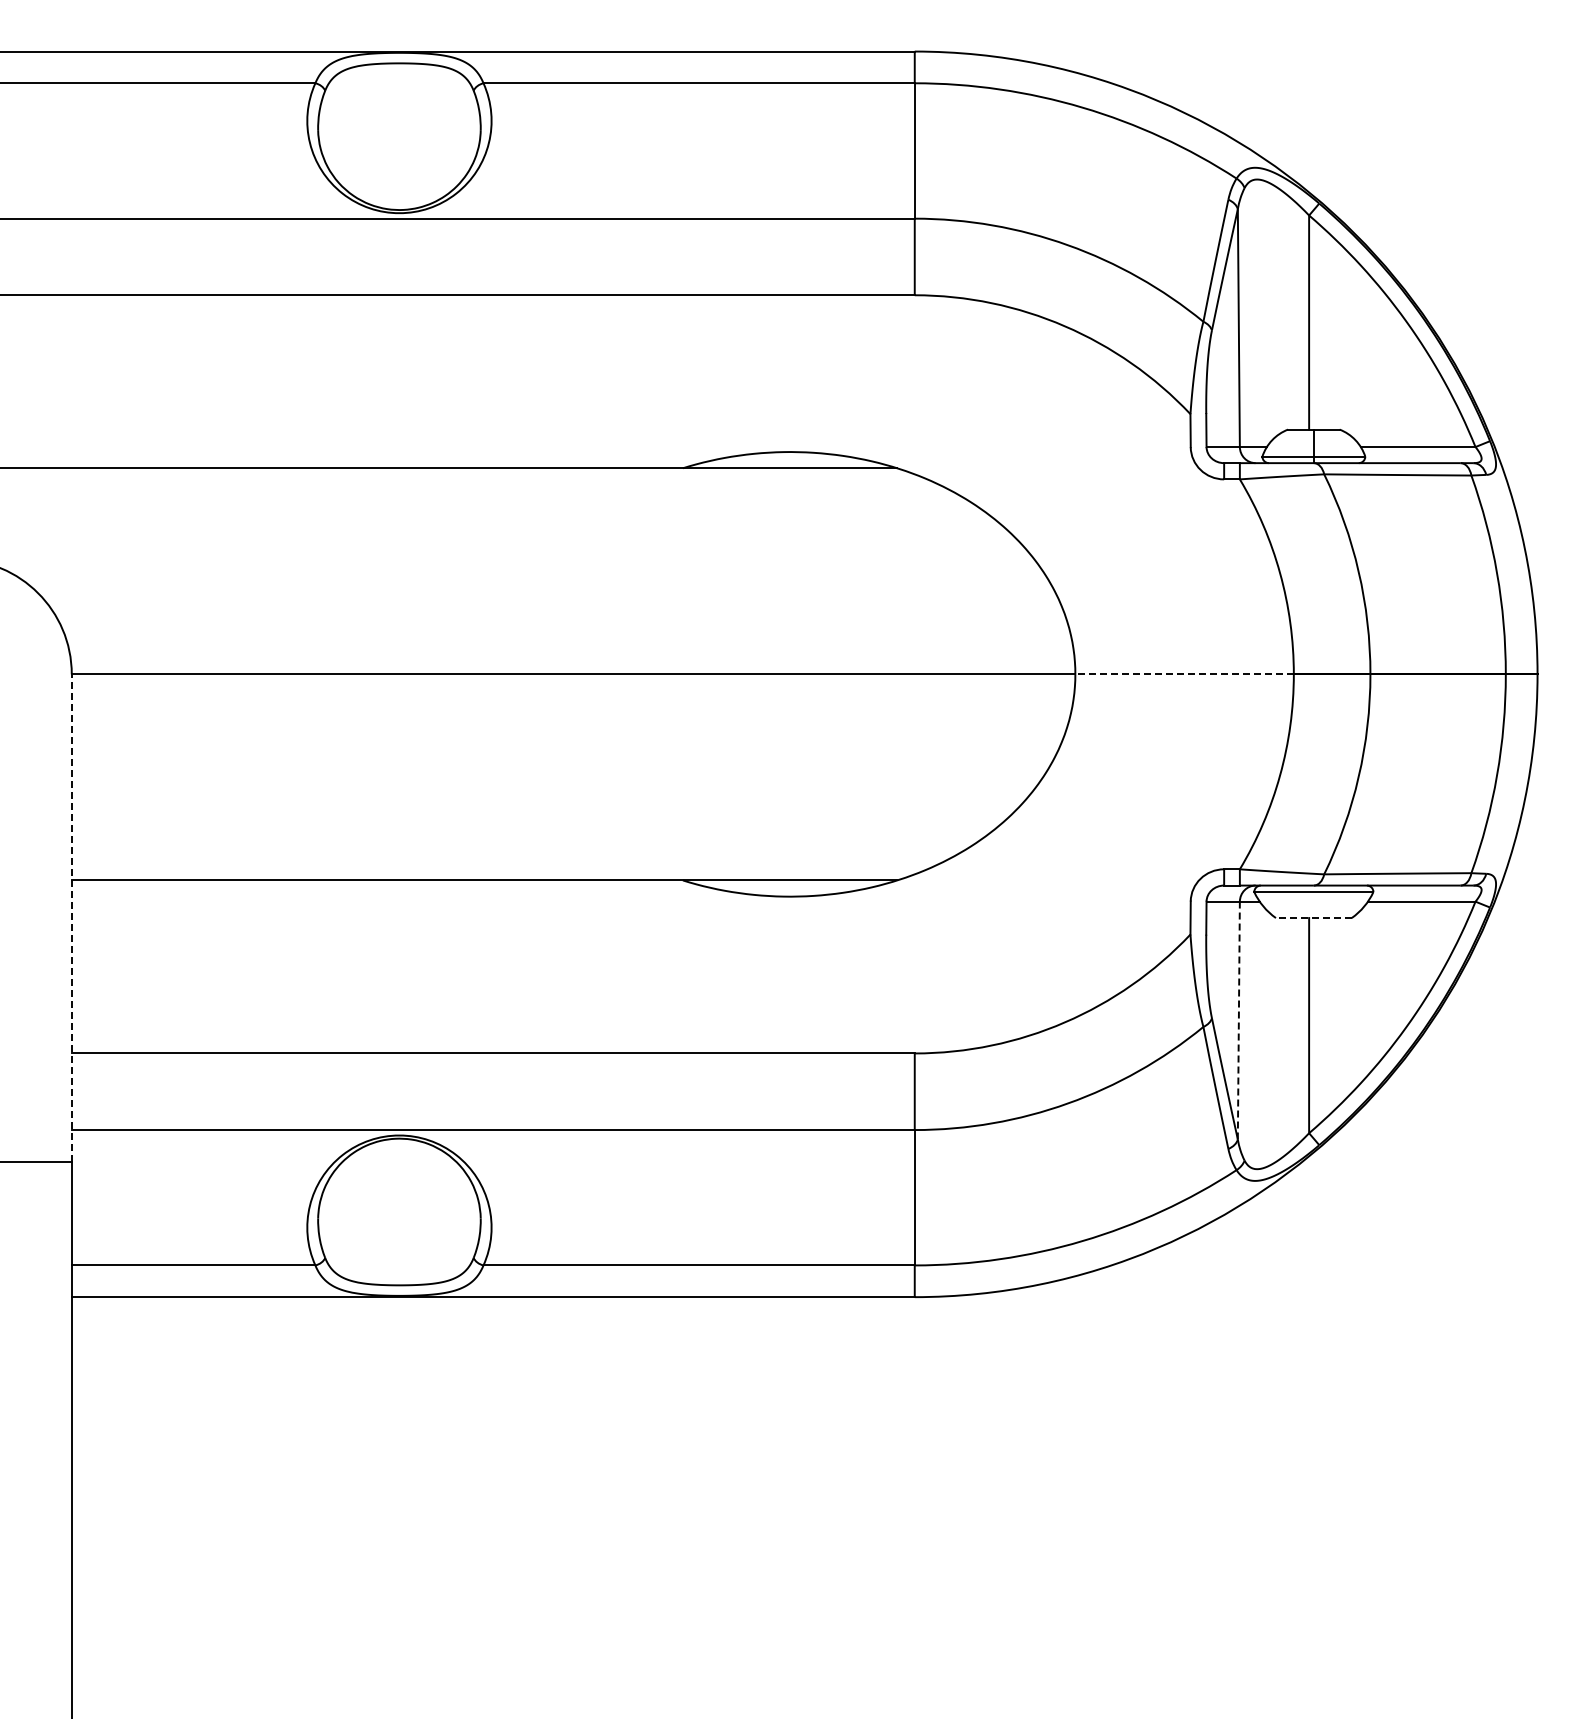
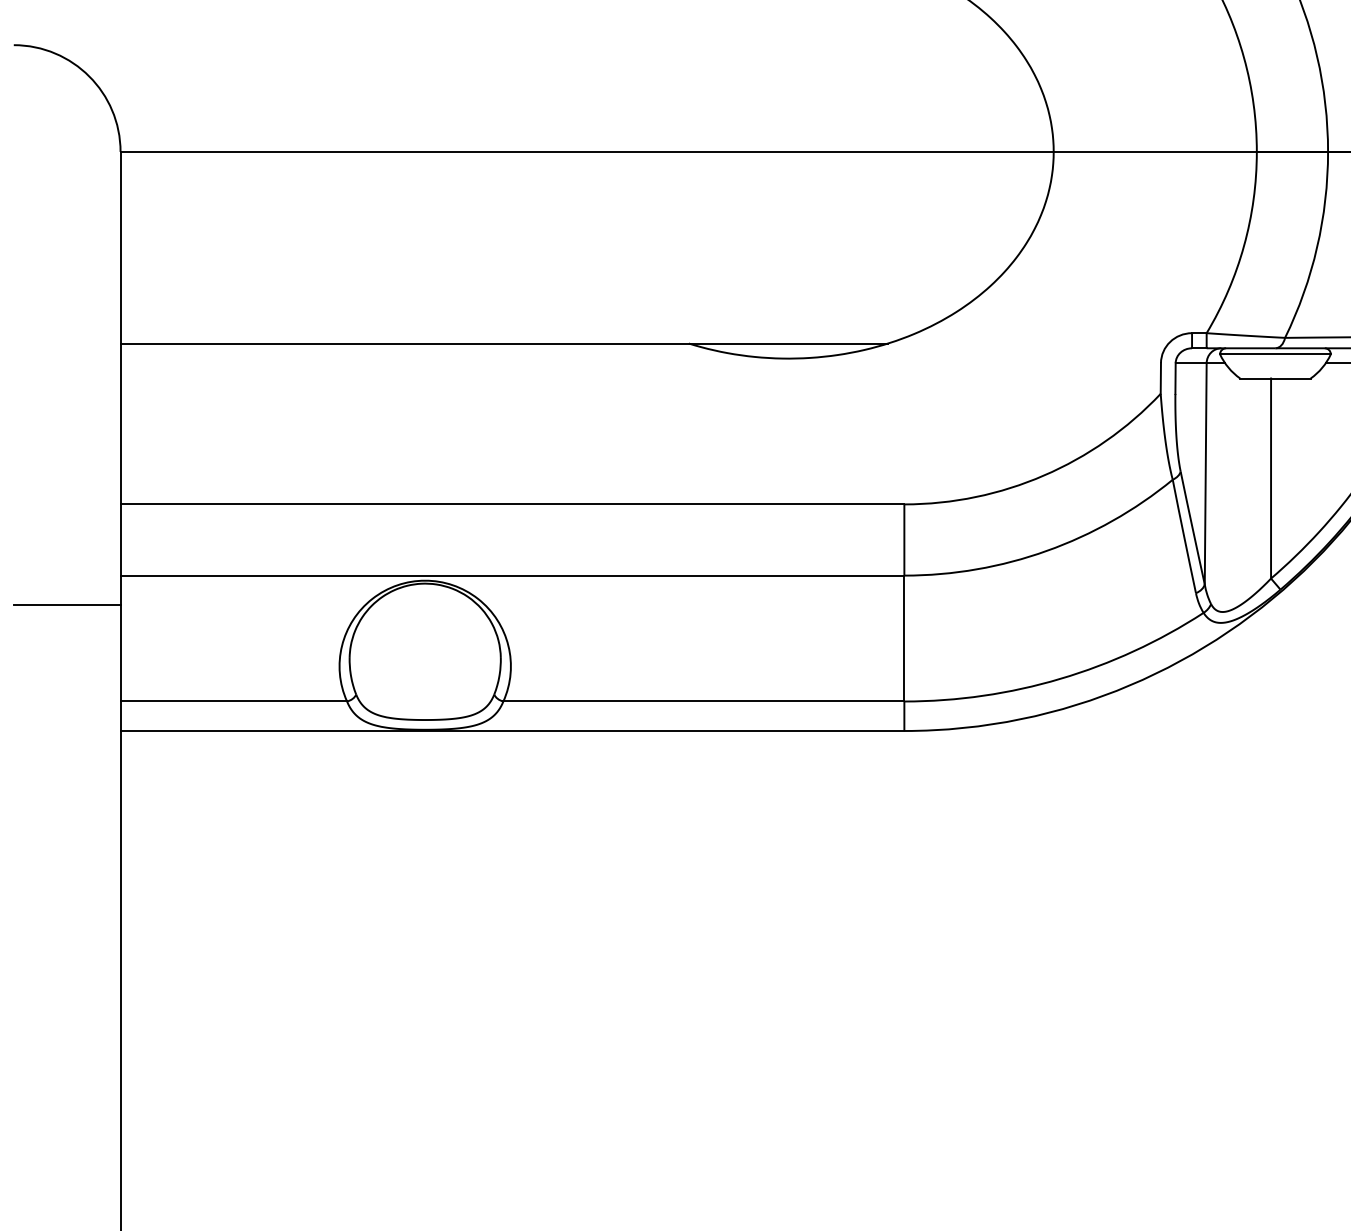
line: (1184, 674) -> (1155, 152), dashed -> solid
line: (71, 918) -> (120, 378), dashed -> solid
line: (1313, 918) -> (1275, 378), dashed -> solid
line: (1238, 1020) -> (1205, 473), dashed -> solid

